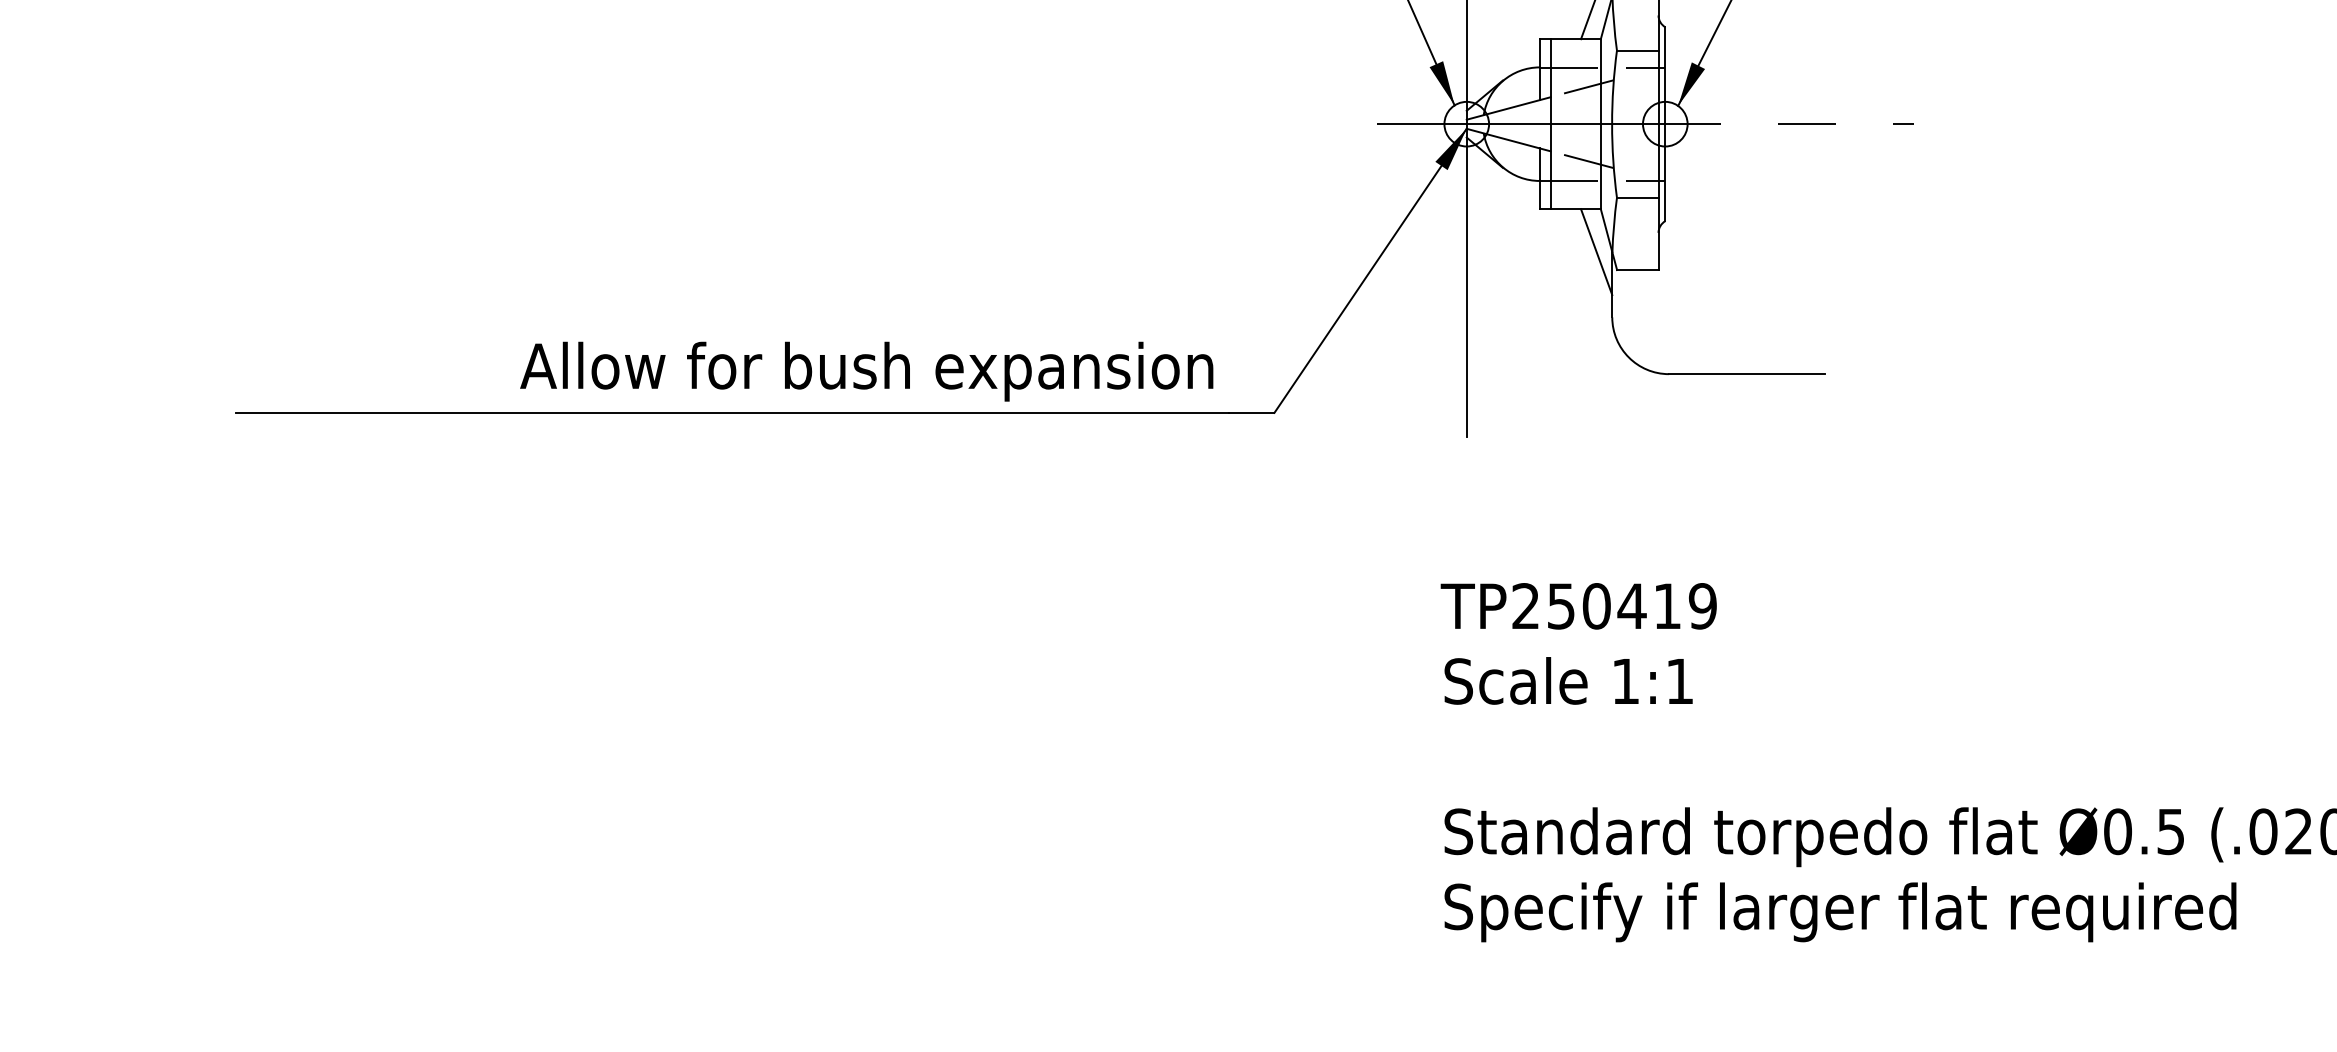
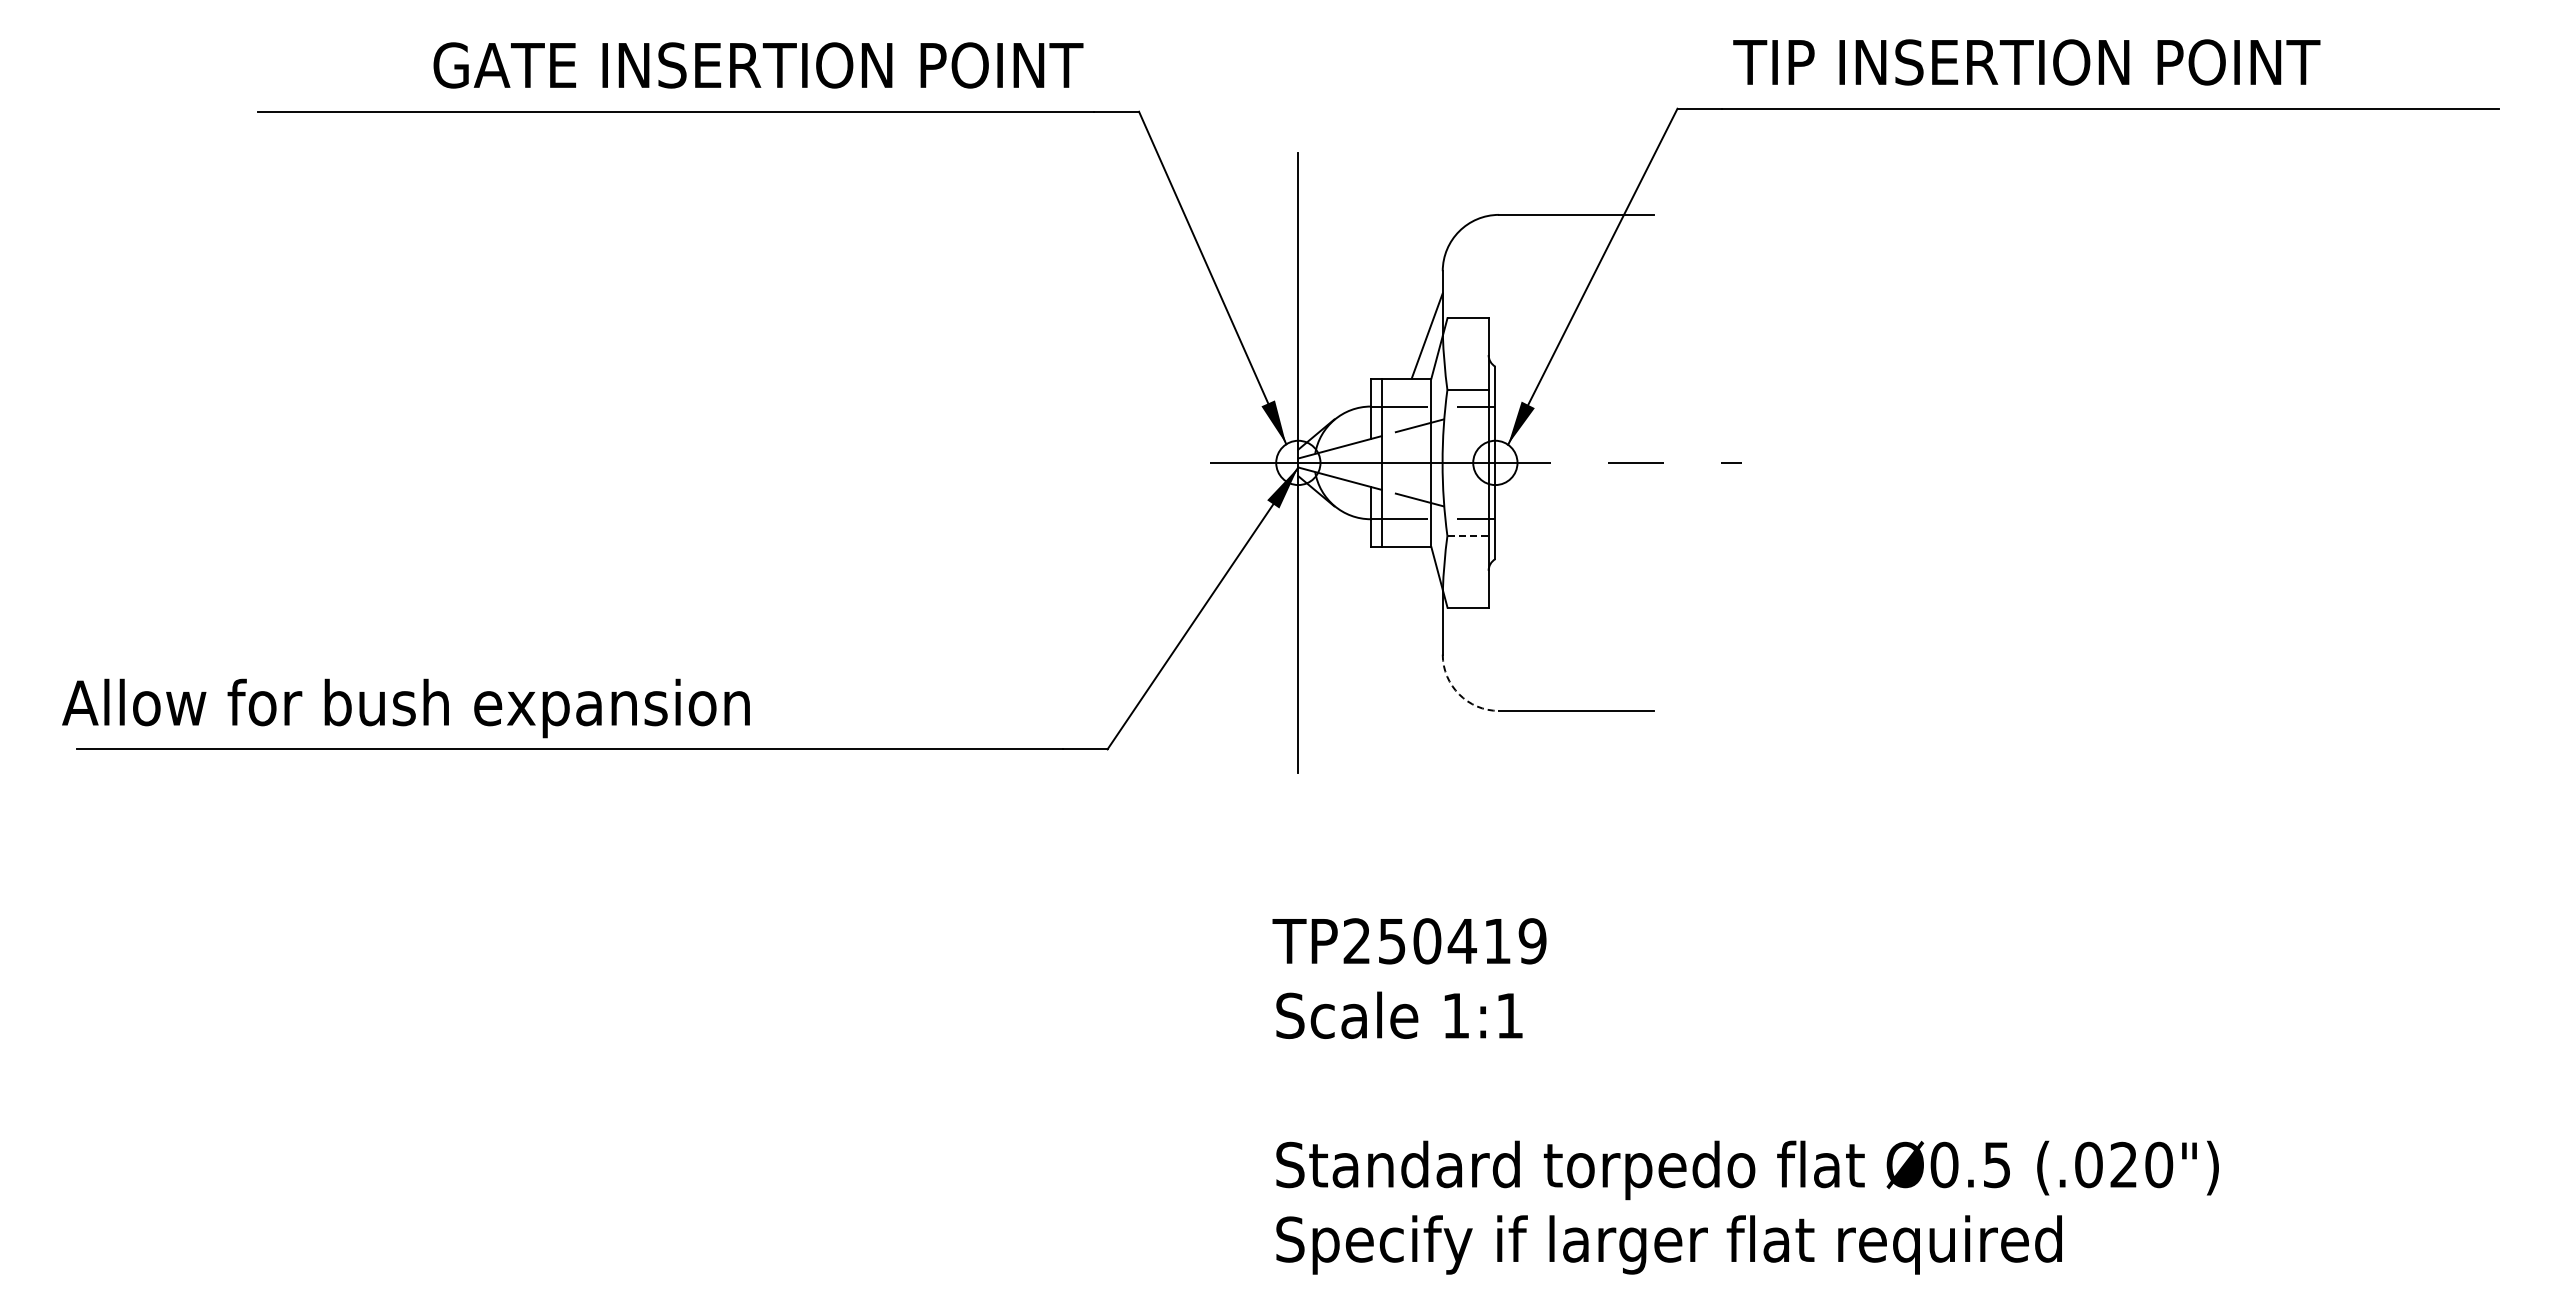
line: (1638, 197) -> (1468, 535), solid -> dashed
line: (1595, 251) -> (1426, 589), removed
arc: (1629, 357) -> (1459, 694), solid -> dashed
text: (866, 371) -> (405, 708), moved

